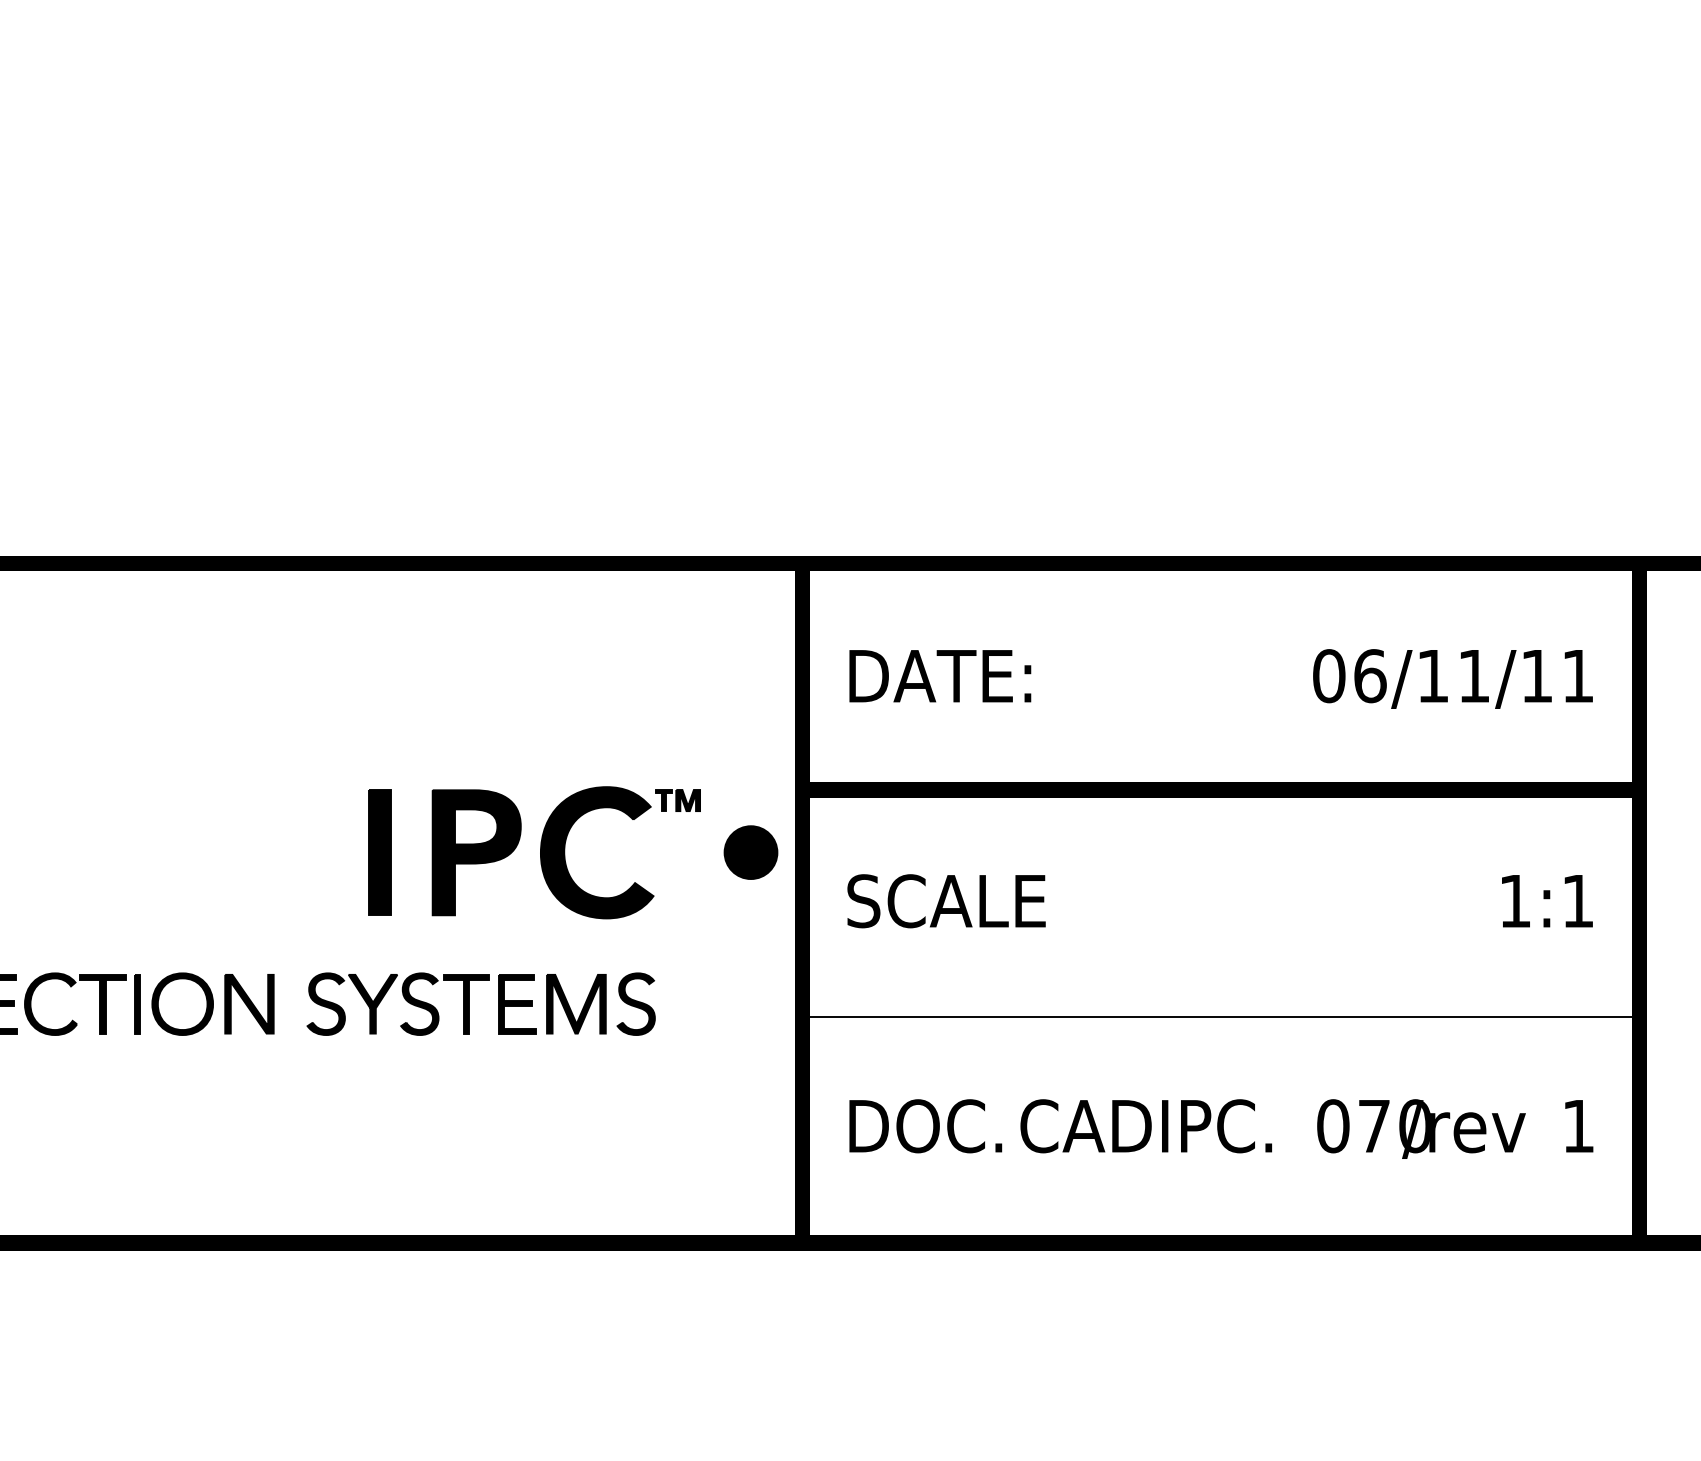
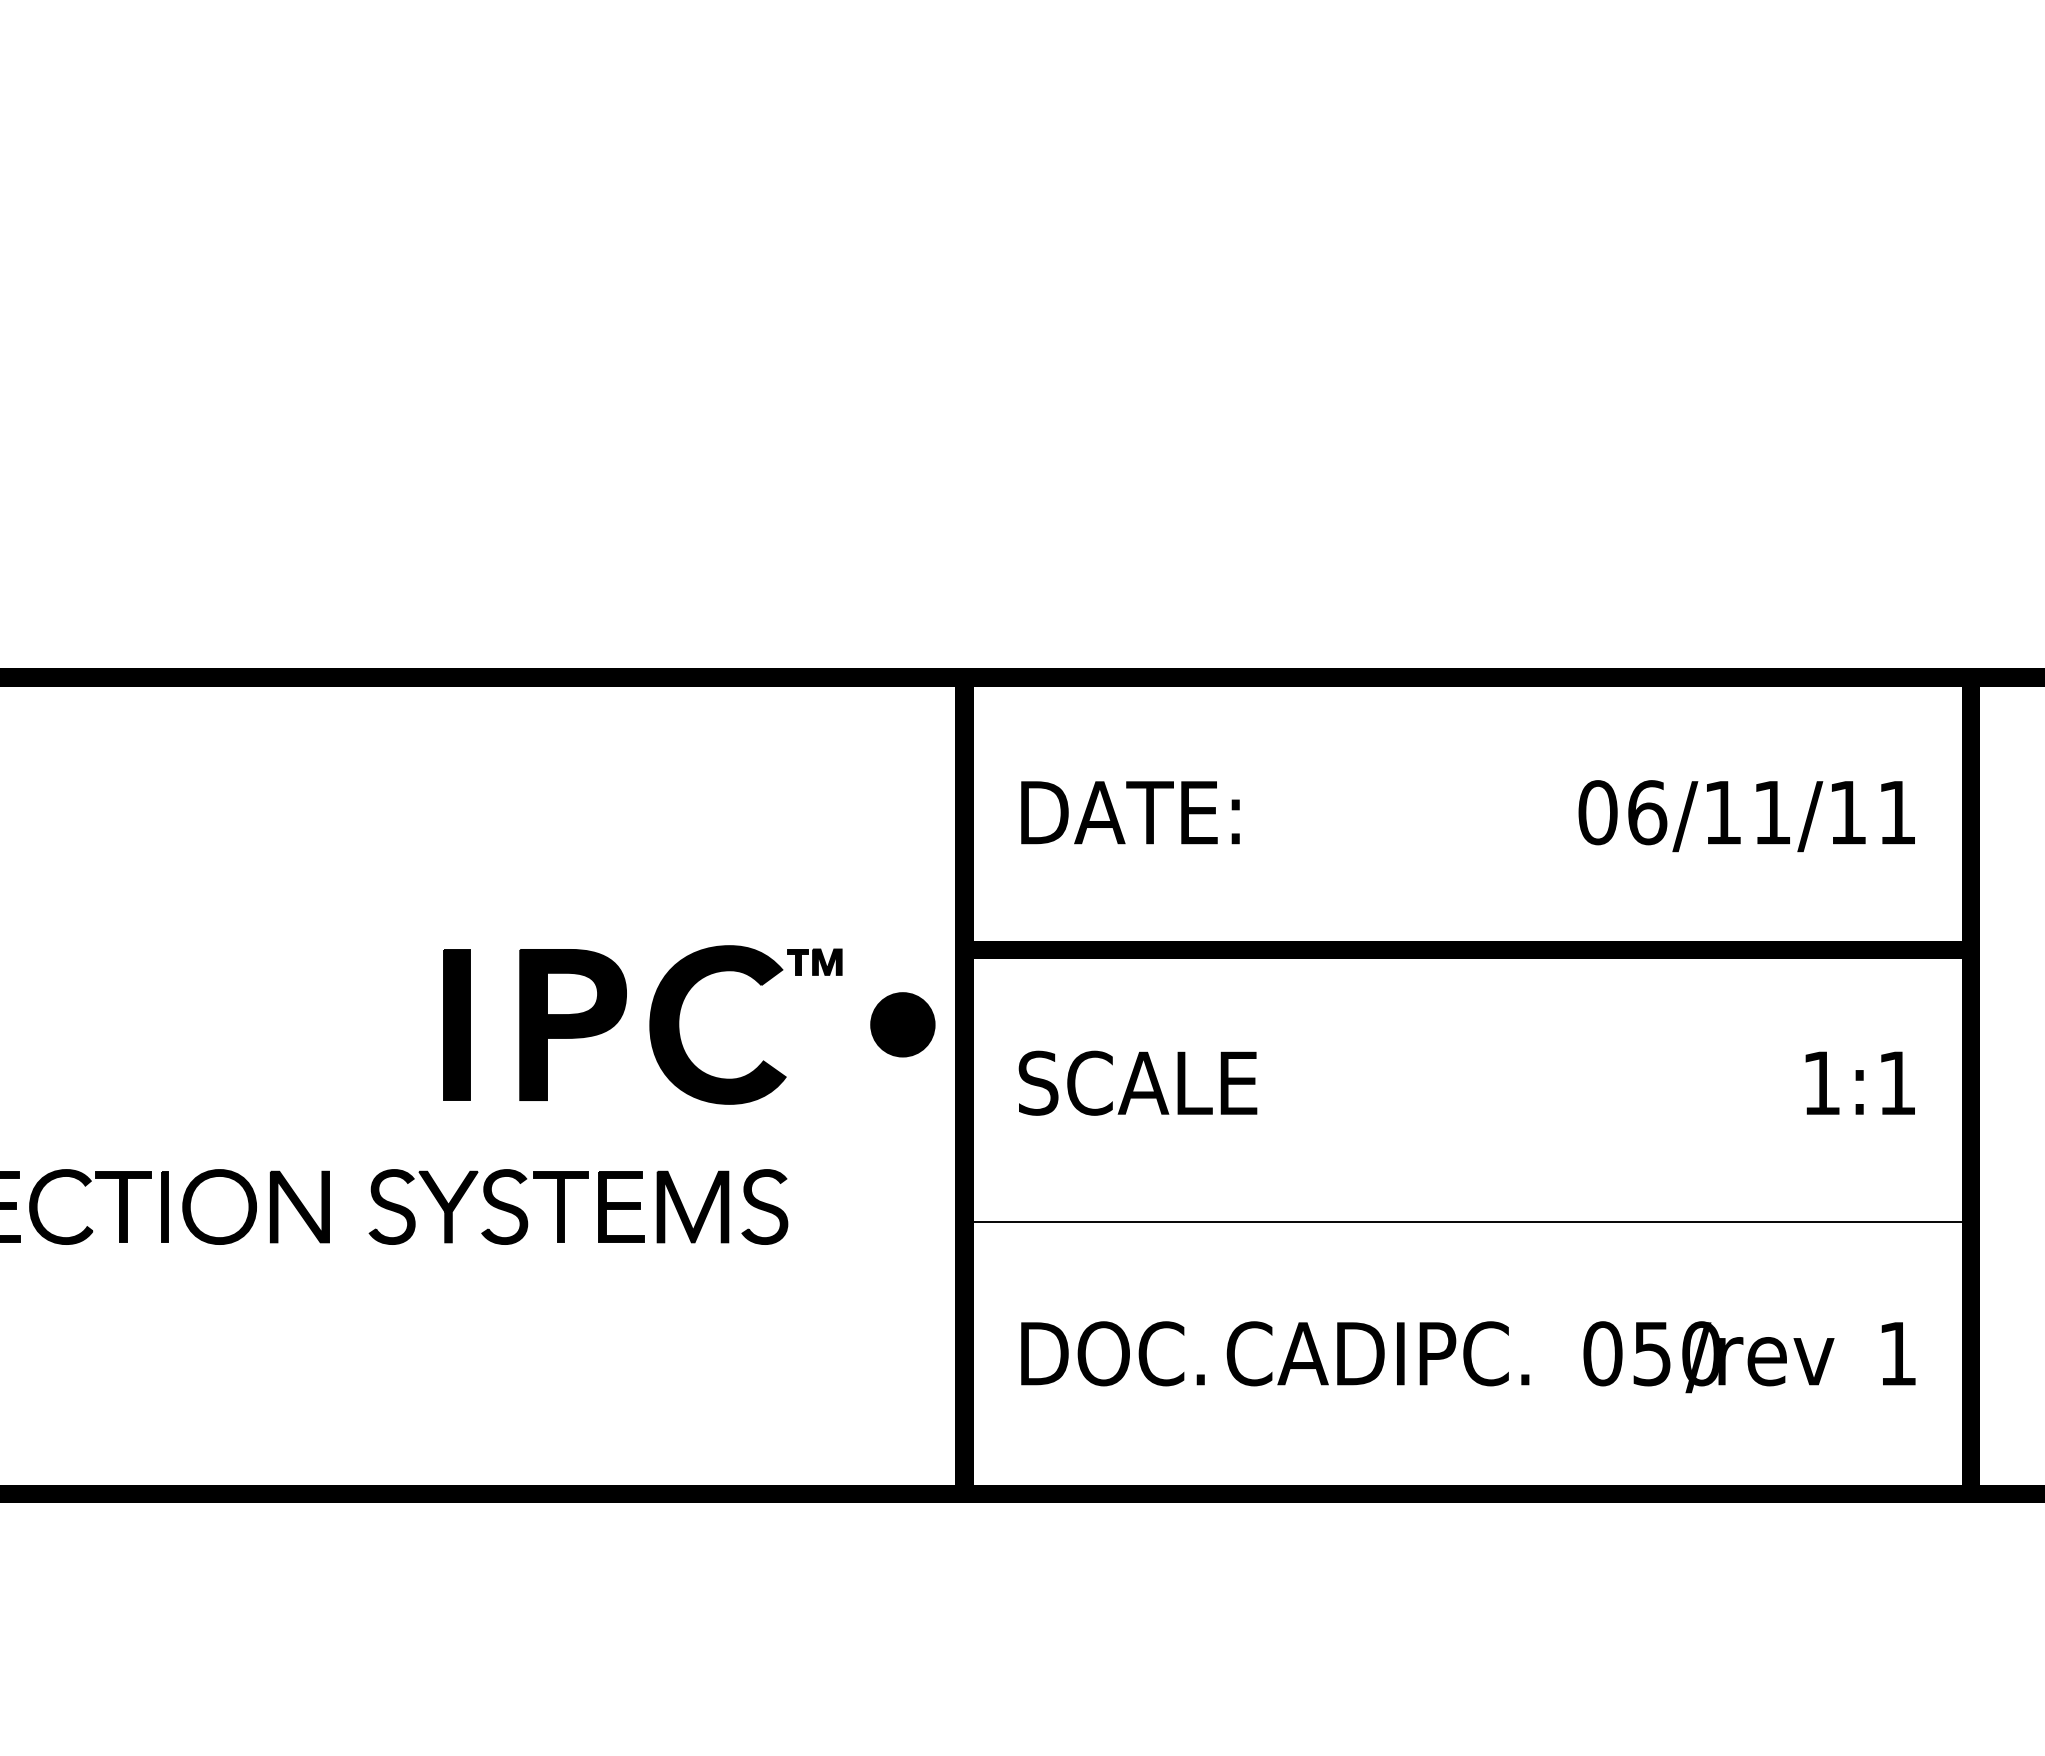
text: (1373, 1126) -> (1651, 1354), 070 -> 050

